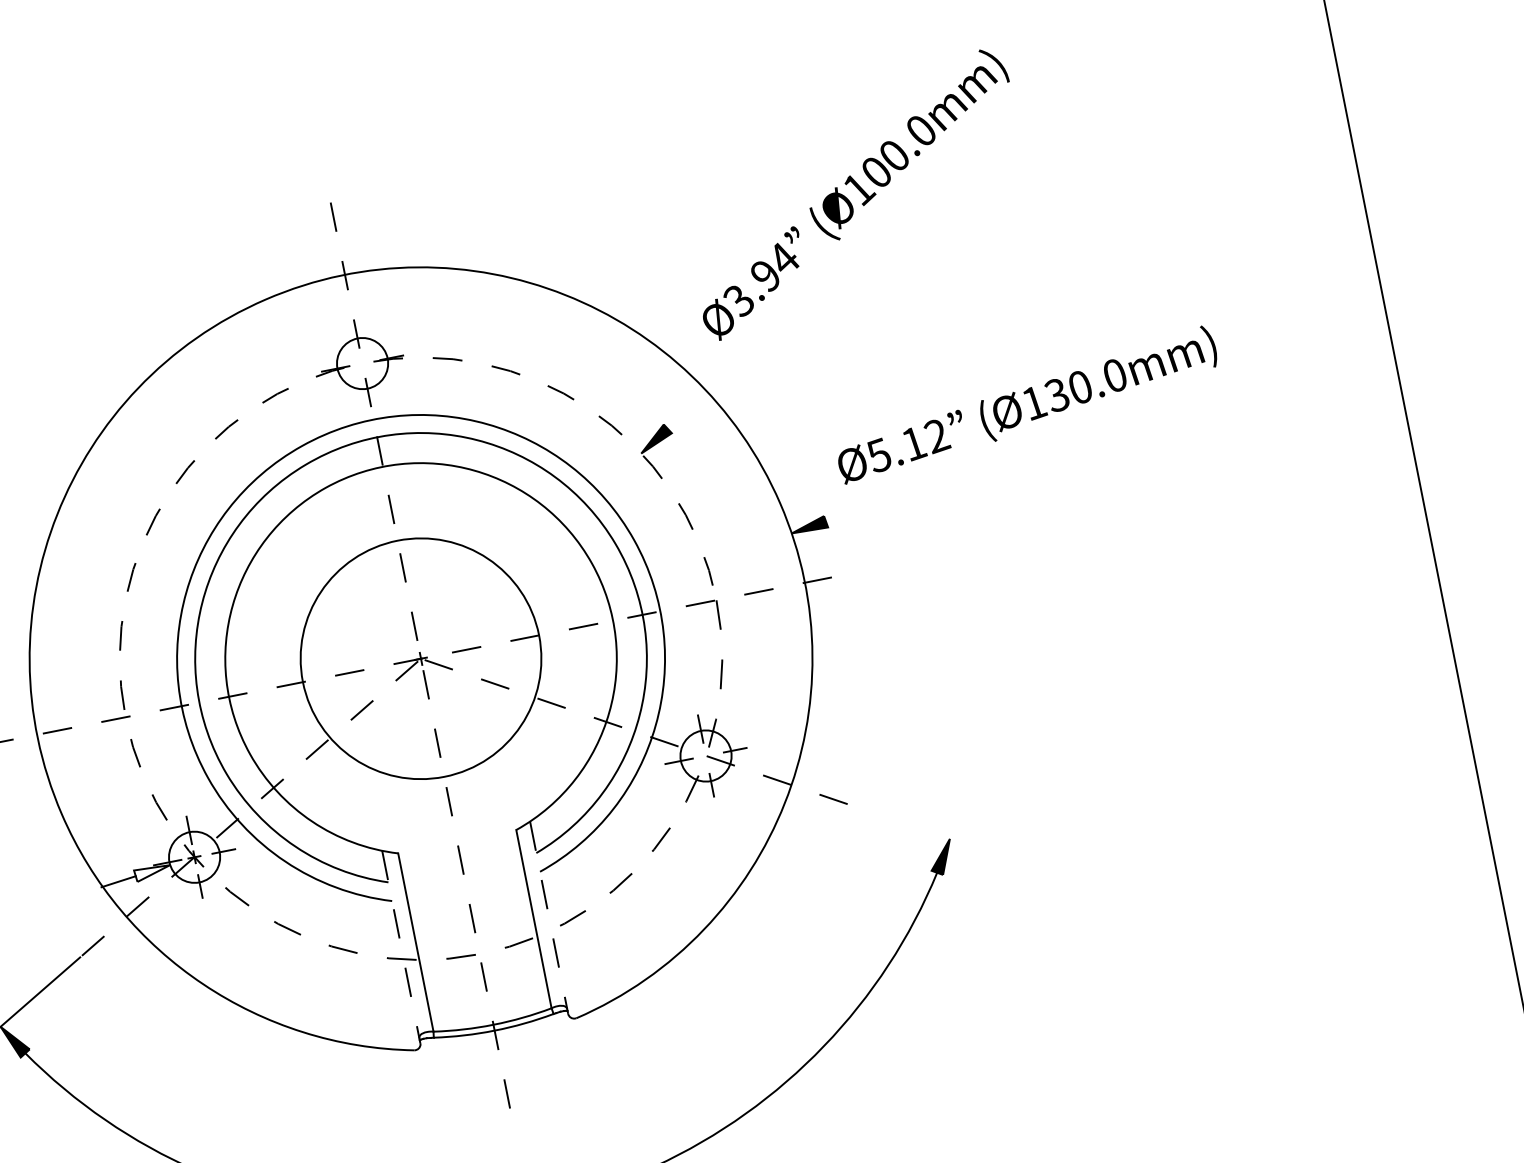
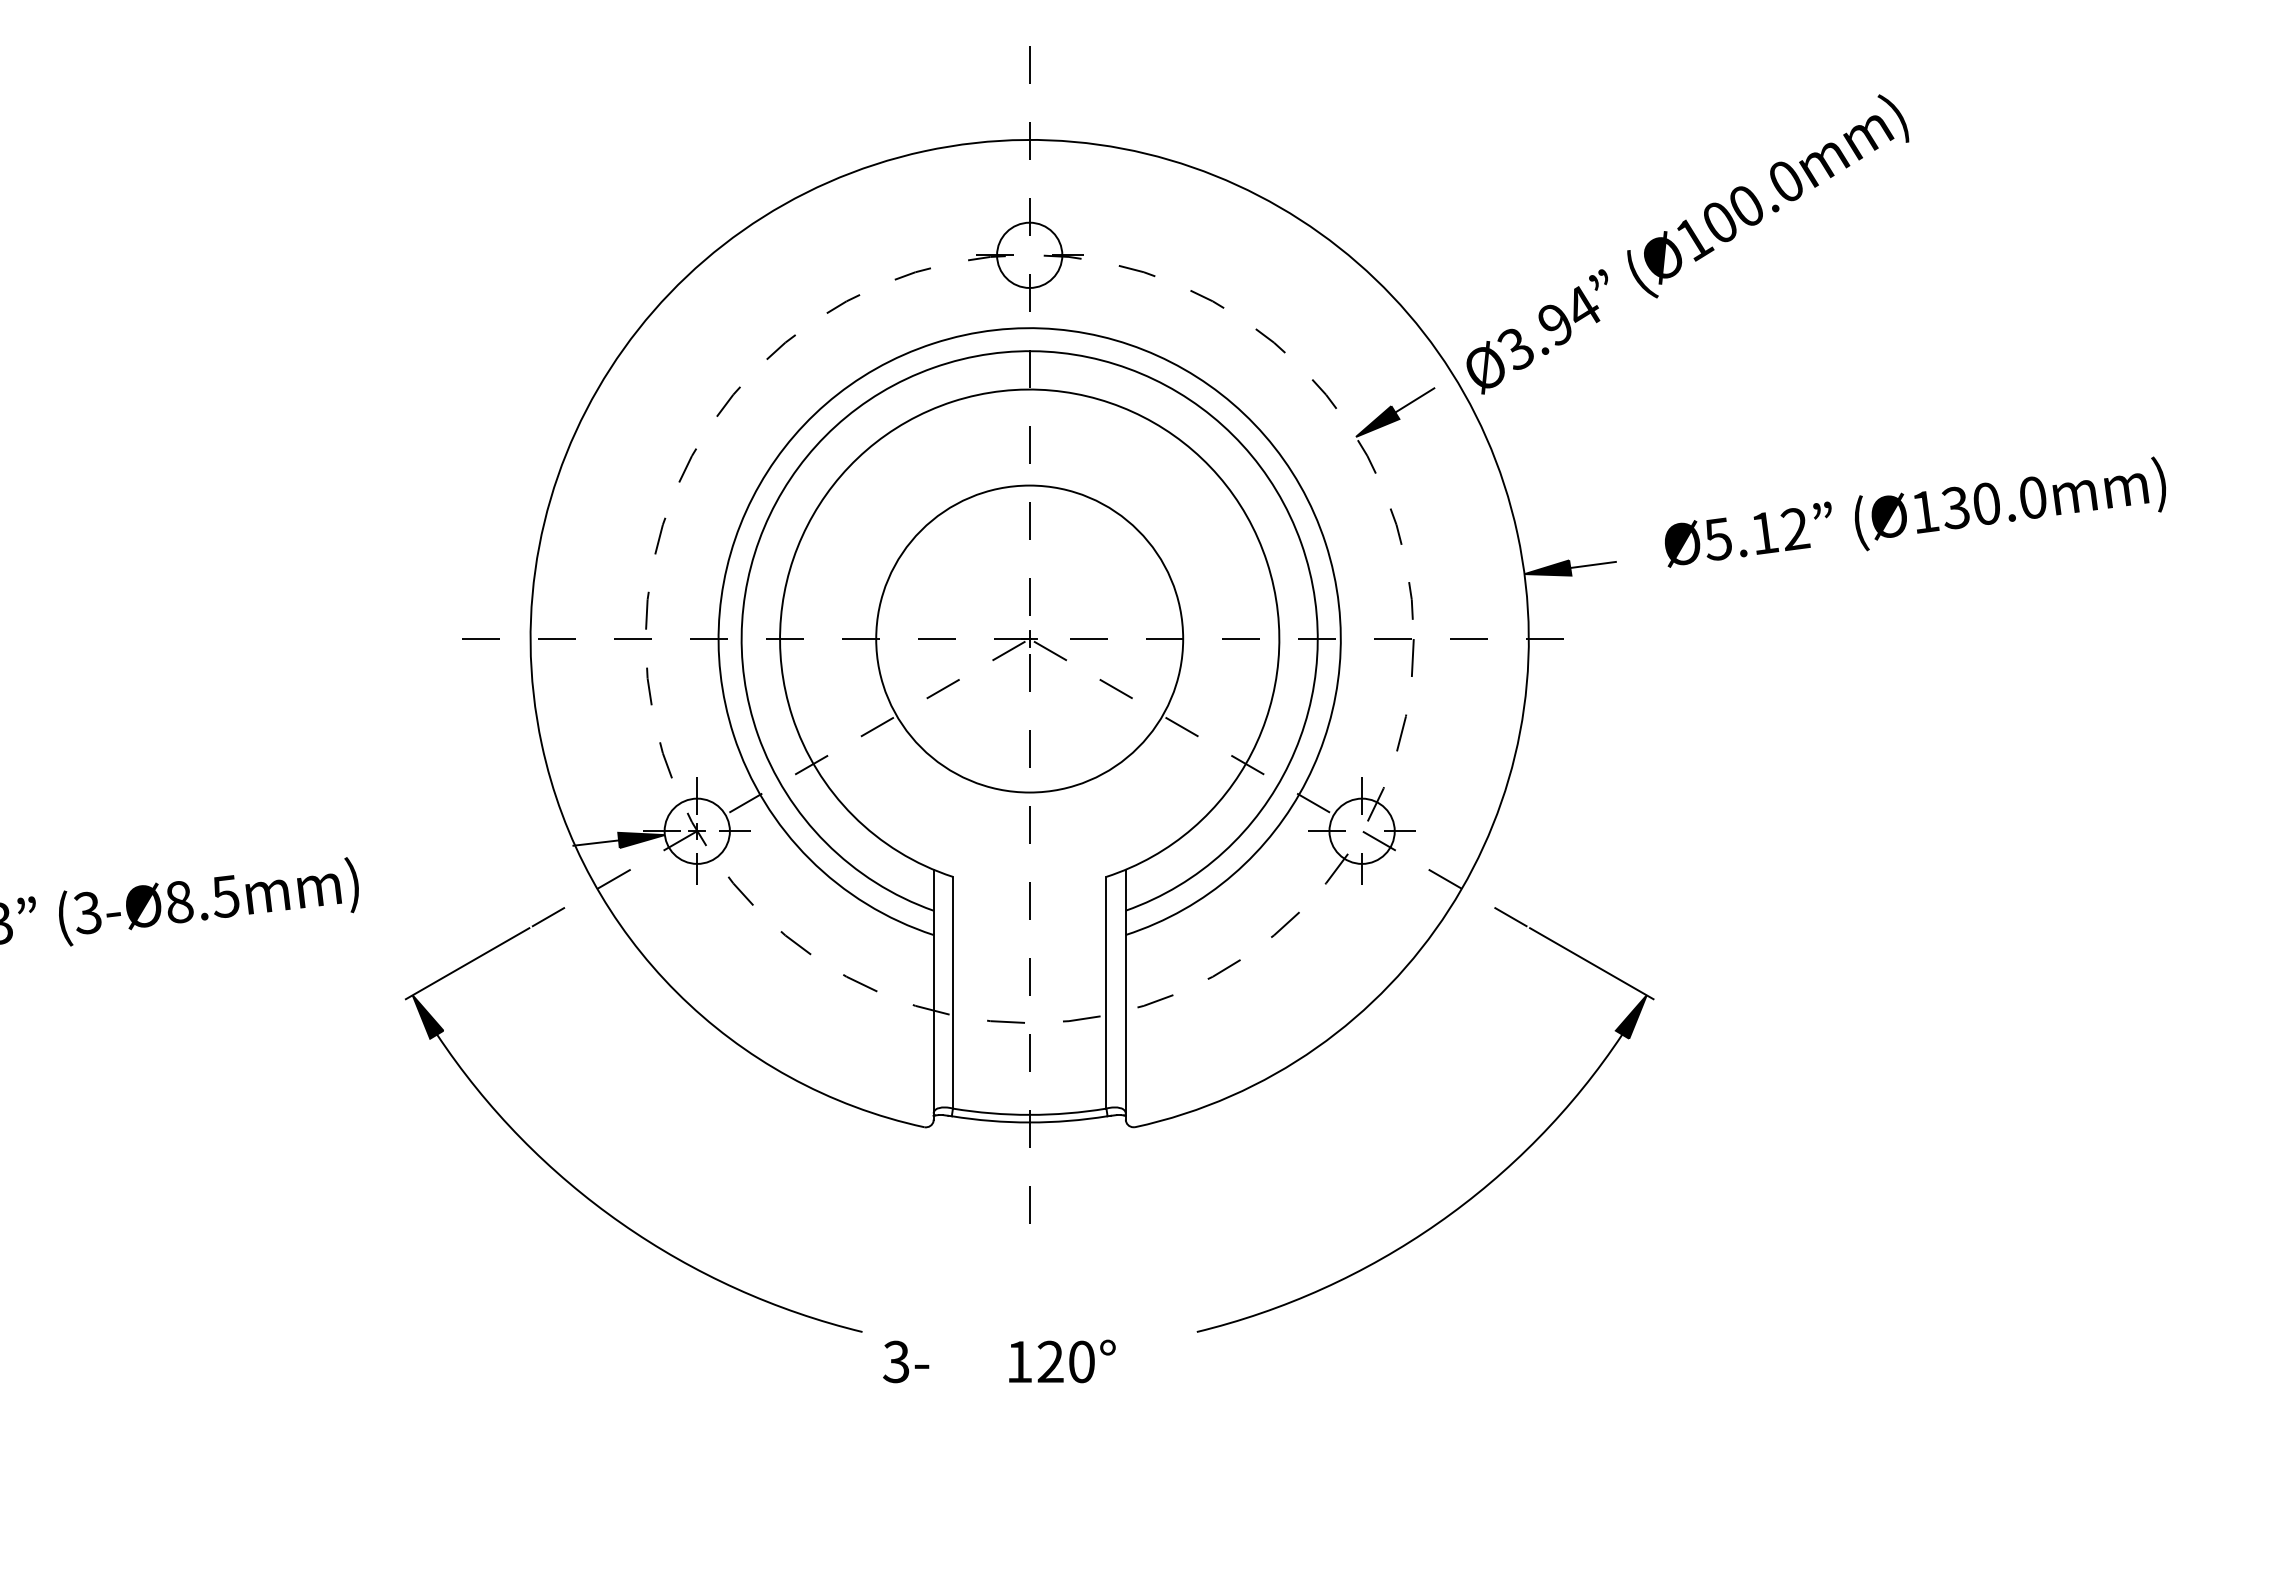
text: (854, 194) -> (1687, 244), moved
text: (1026, 404) -> (1915, 511), moved
line: (680, 416) -> (1414, 400), added
line: (842, 515) -> (1592, 564), added
line: (902, 822) -> (1591, 963), added
fill: (153, 872) -> (641, 840), added
line: (548, 917) -> (1125, 994), dashed -> solid
line: (401, 946) -> (933, 994), dashed -> solid

